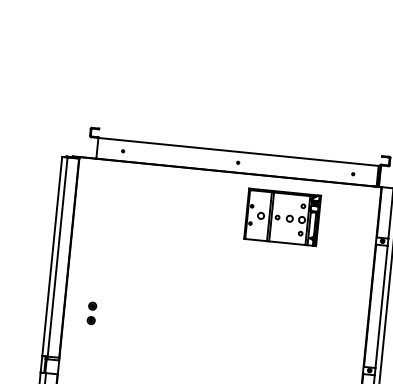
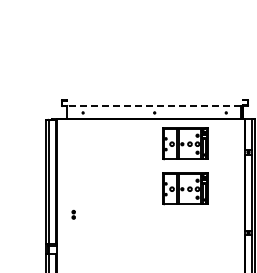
line: (237, 152) -> (153, 106), solid -> dashed
part: (275, 289) -> (185, 188), added
part: (91, 313) -> (73, 214), size x0.6

